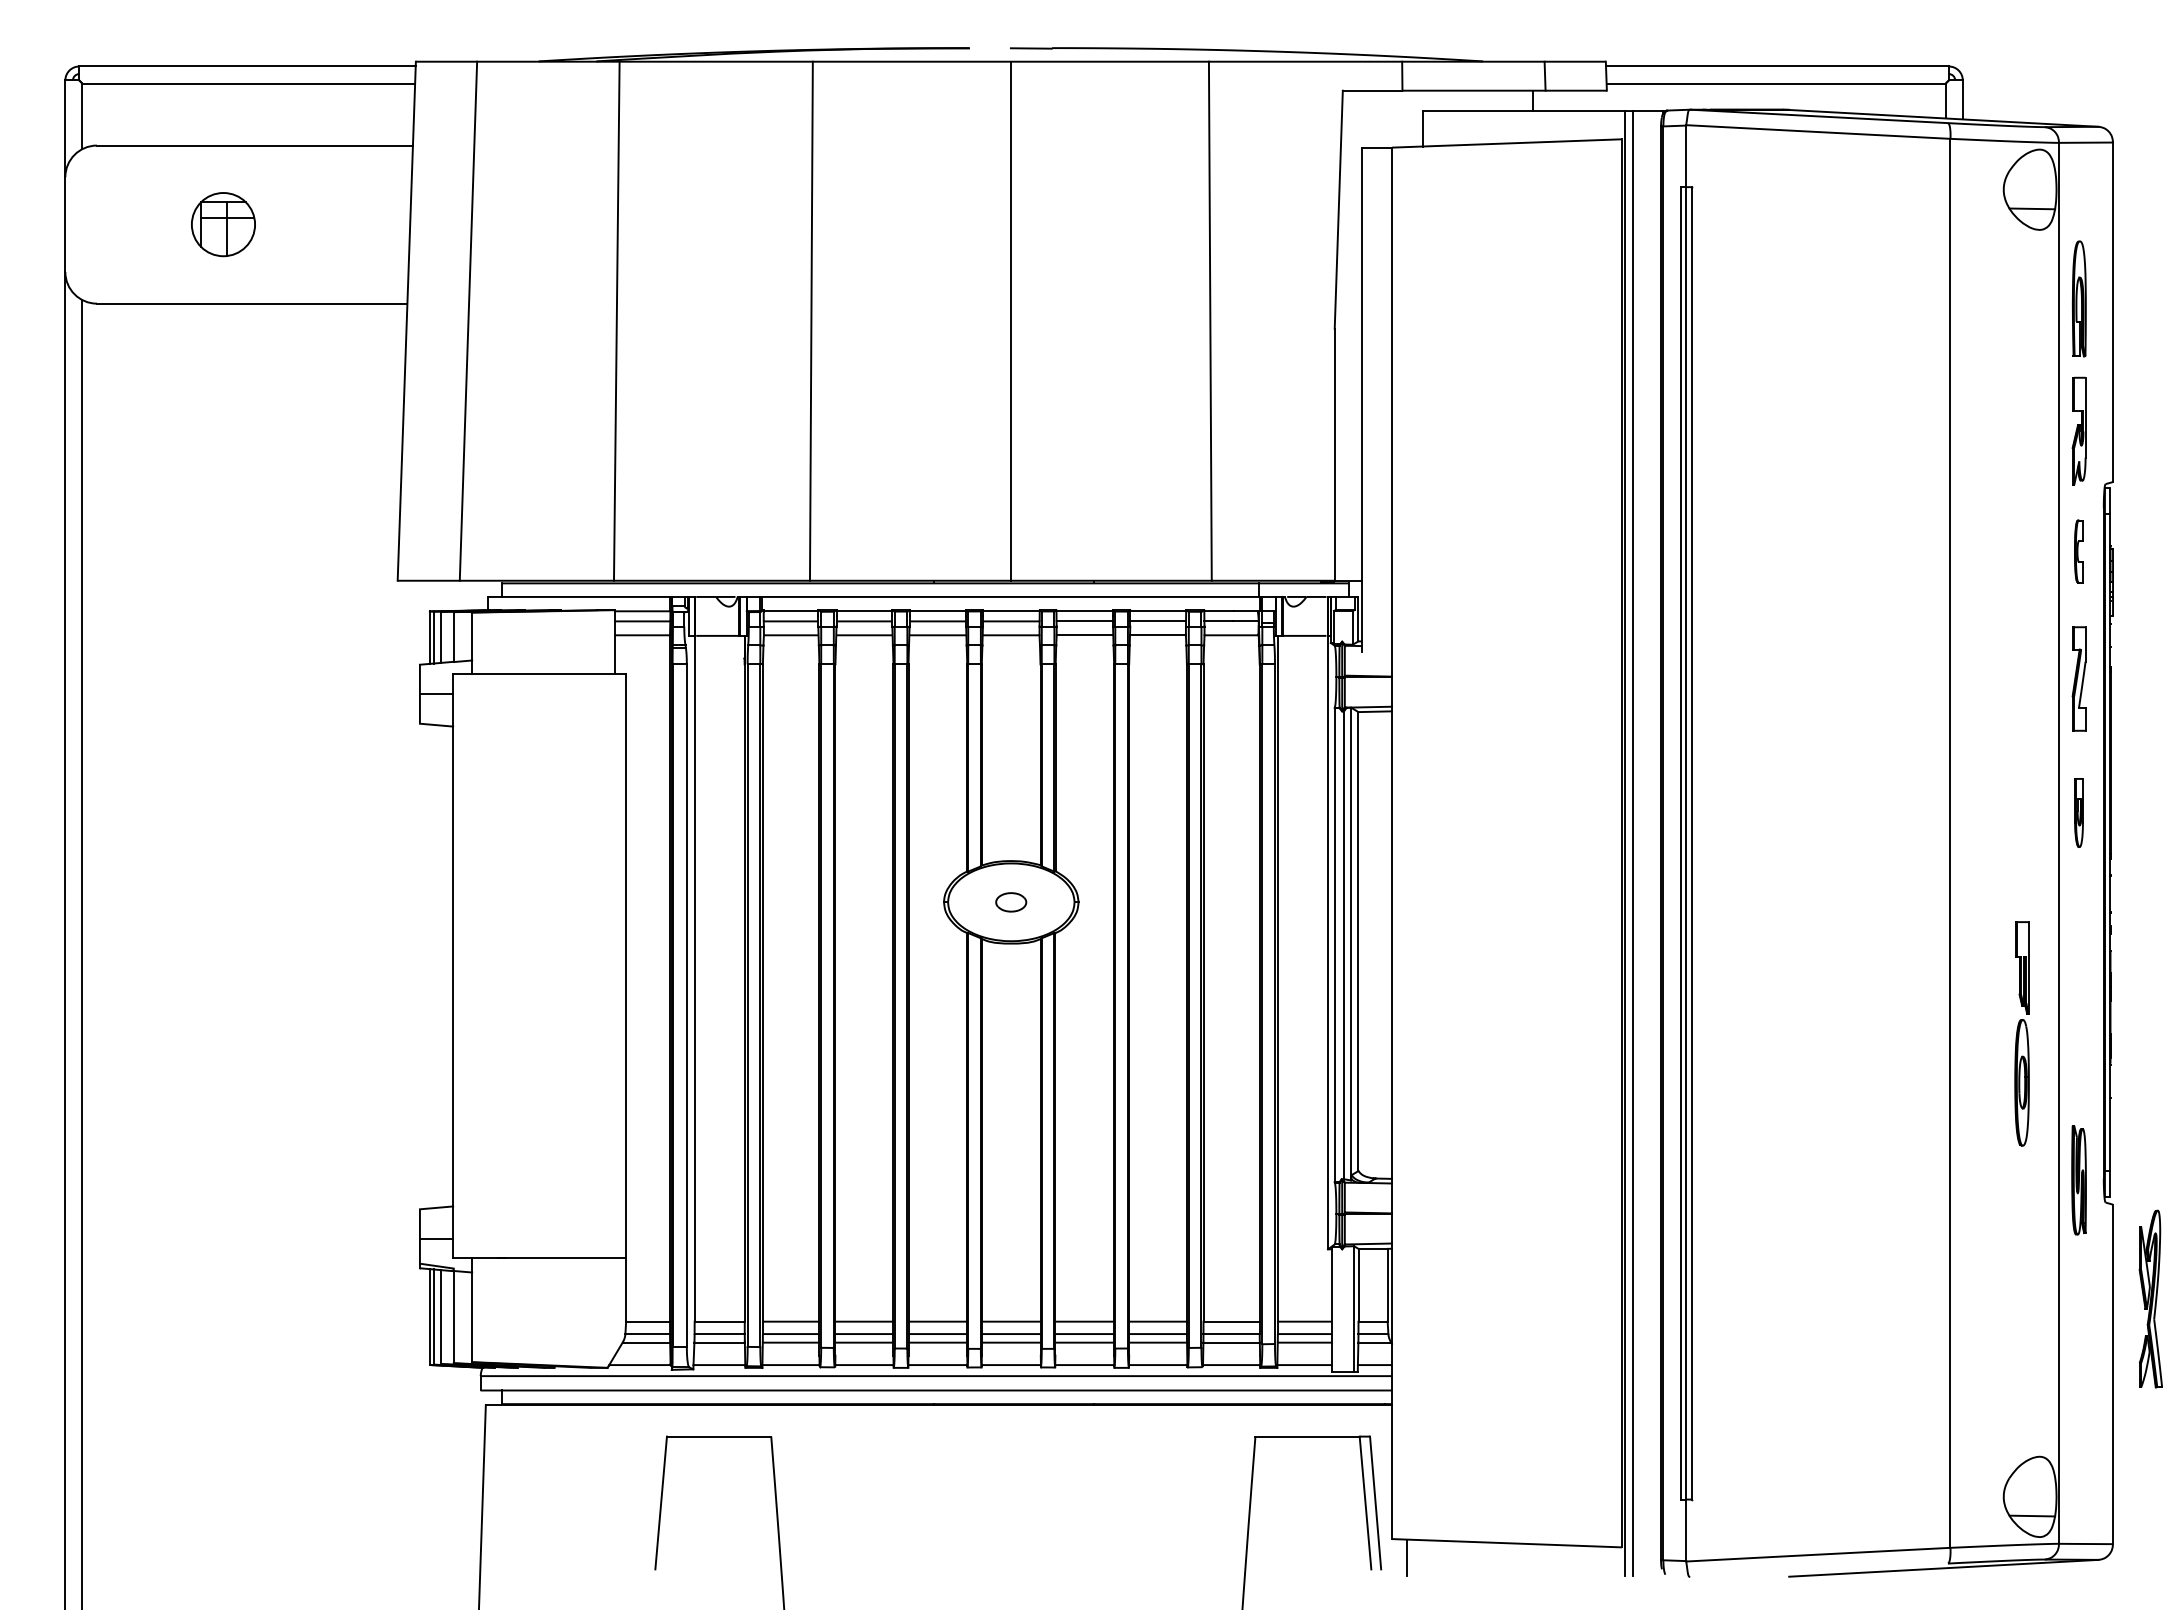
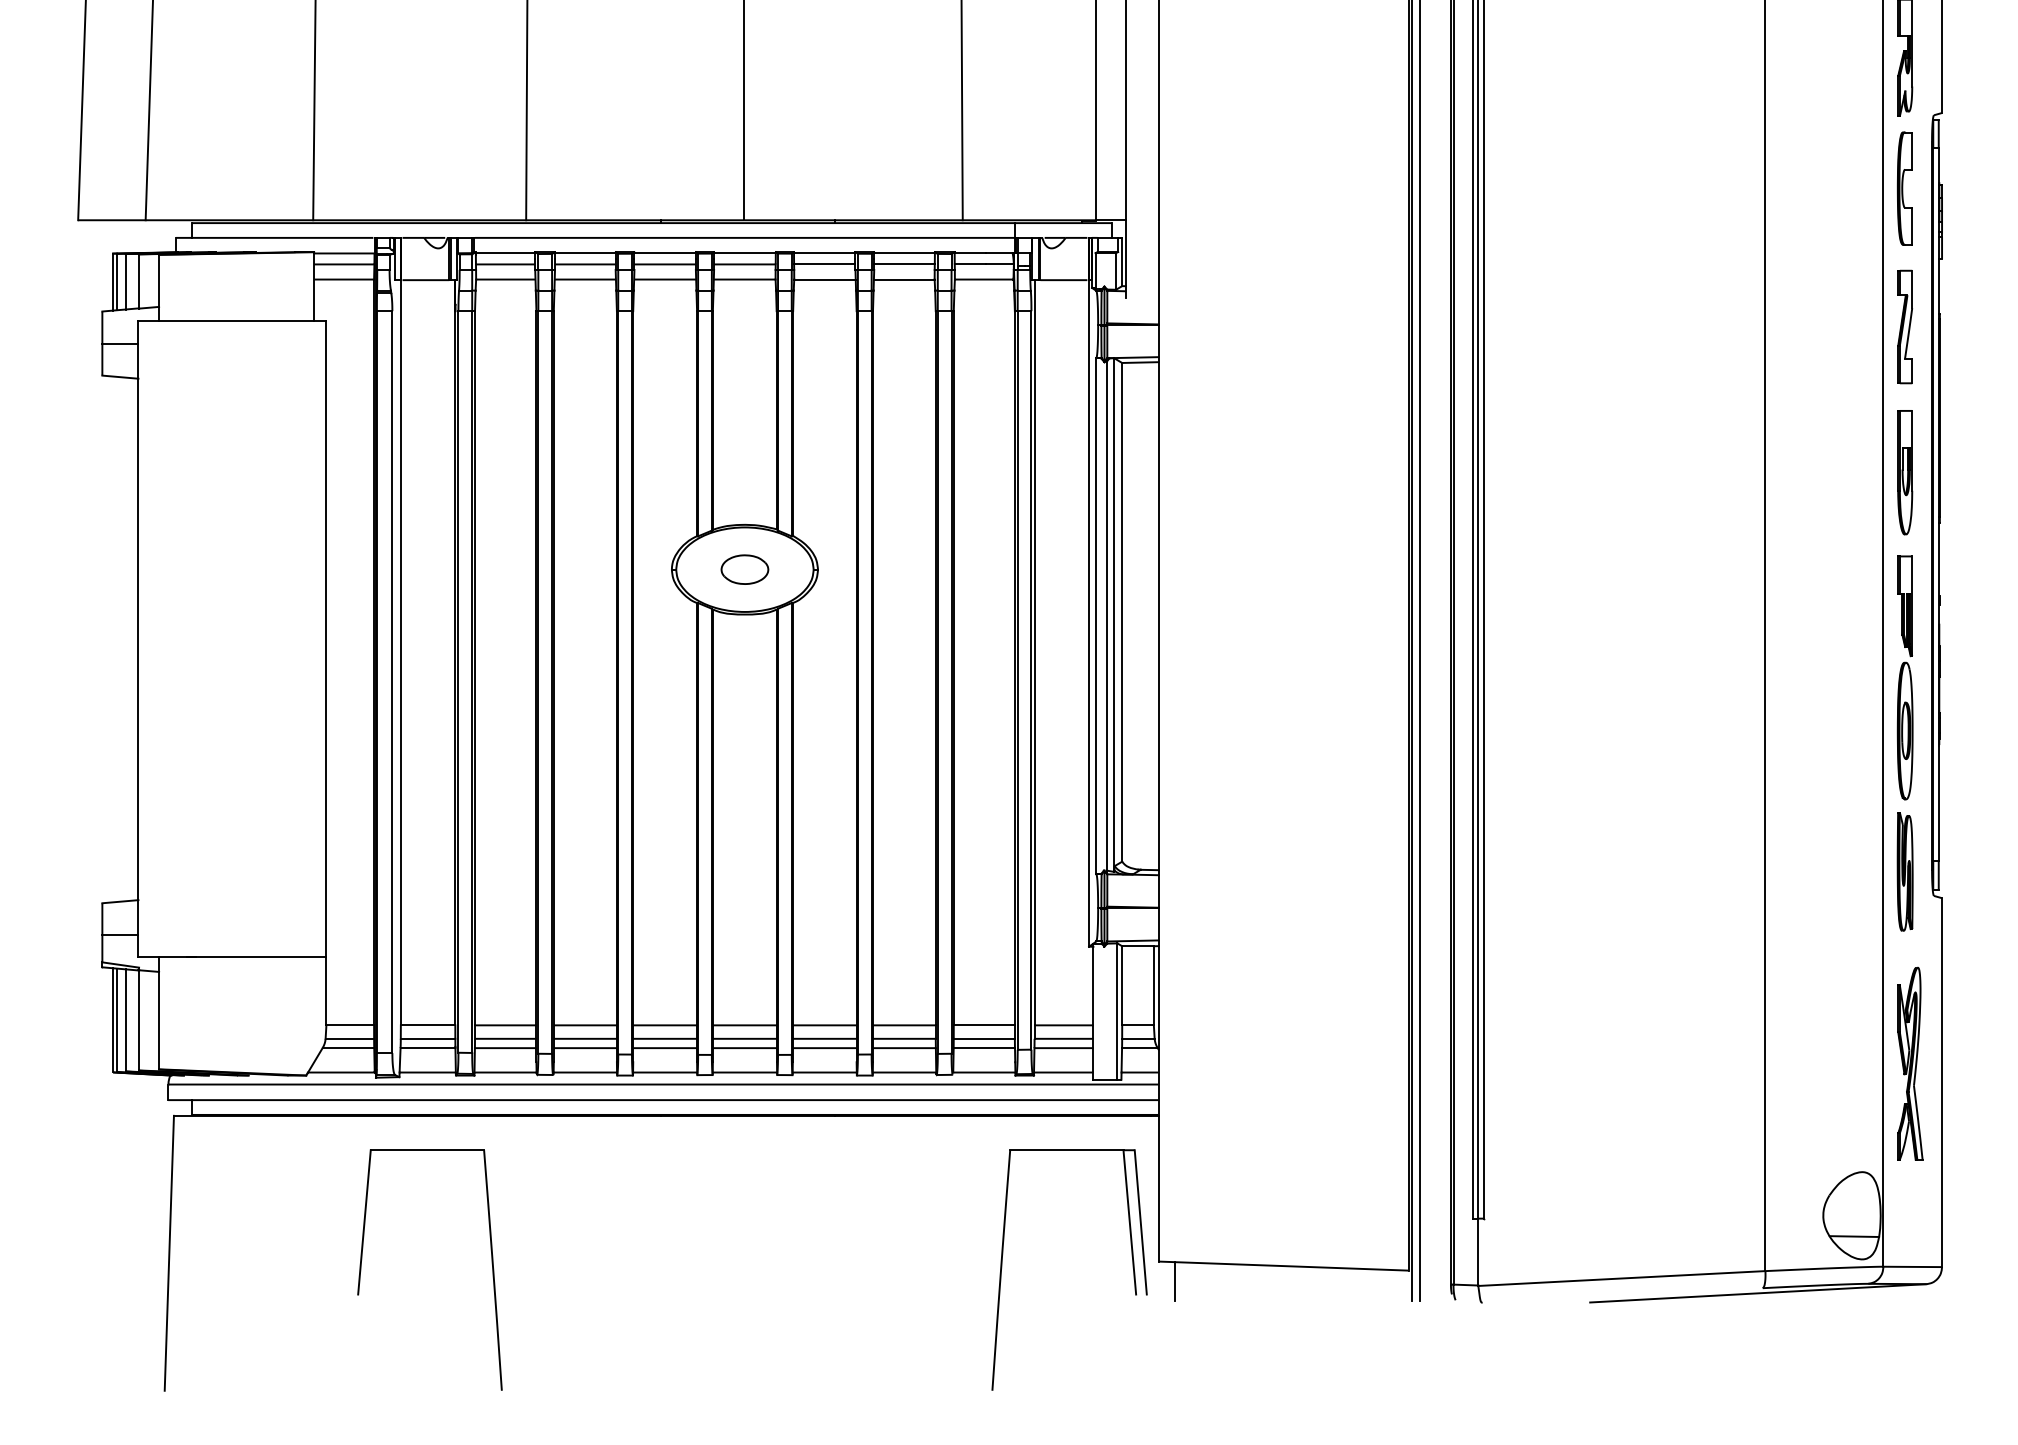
part: (2078, 551) -> (1904, 188), size x1.67
part: (2078, 812) -> (1904, 472), size x1.67
part: (1010, 902) -> (744, 569), size x1.43
part: (2021, 1033) -> (1904, 677), moved
part: (2150, 1298) -> (1909, 1063), moved

